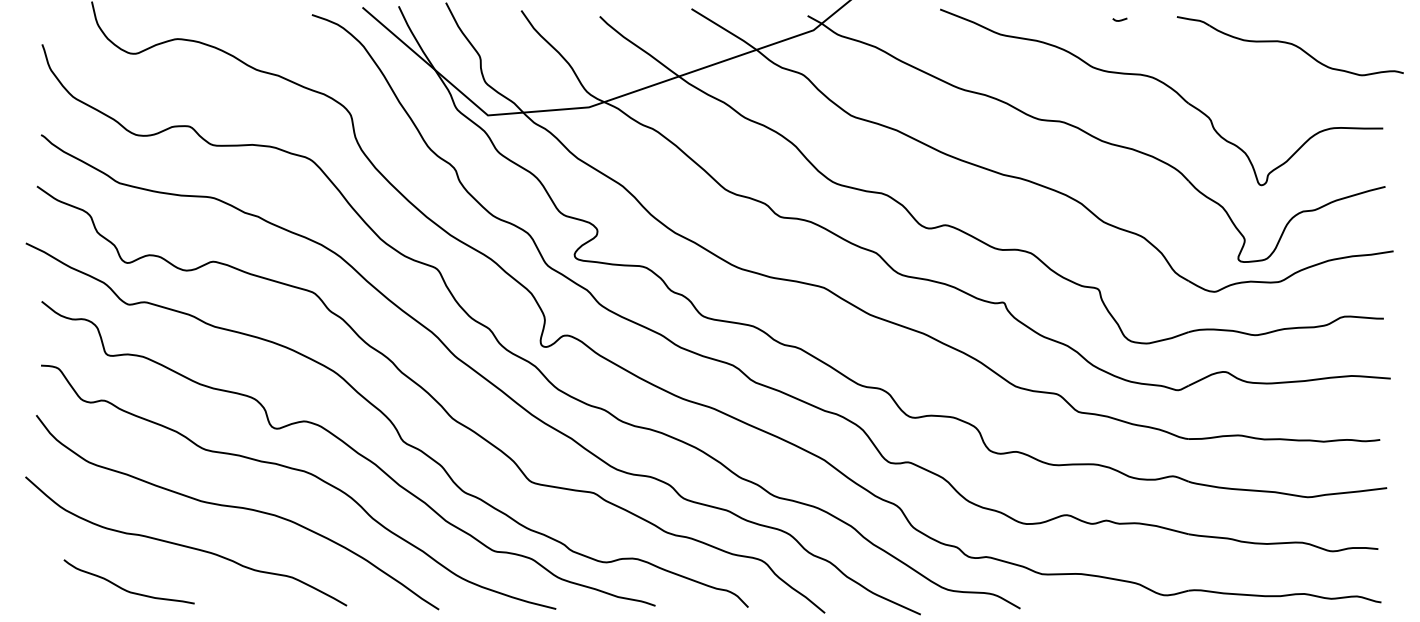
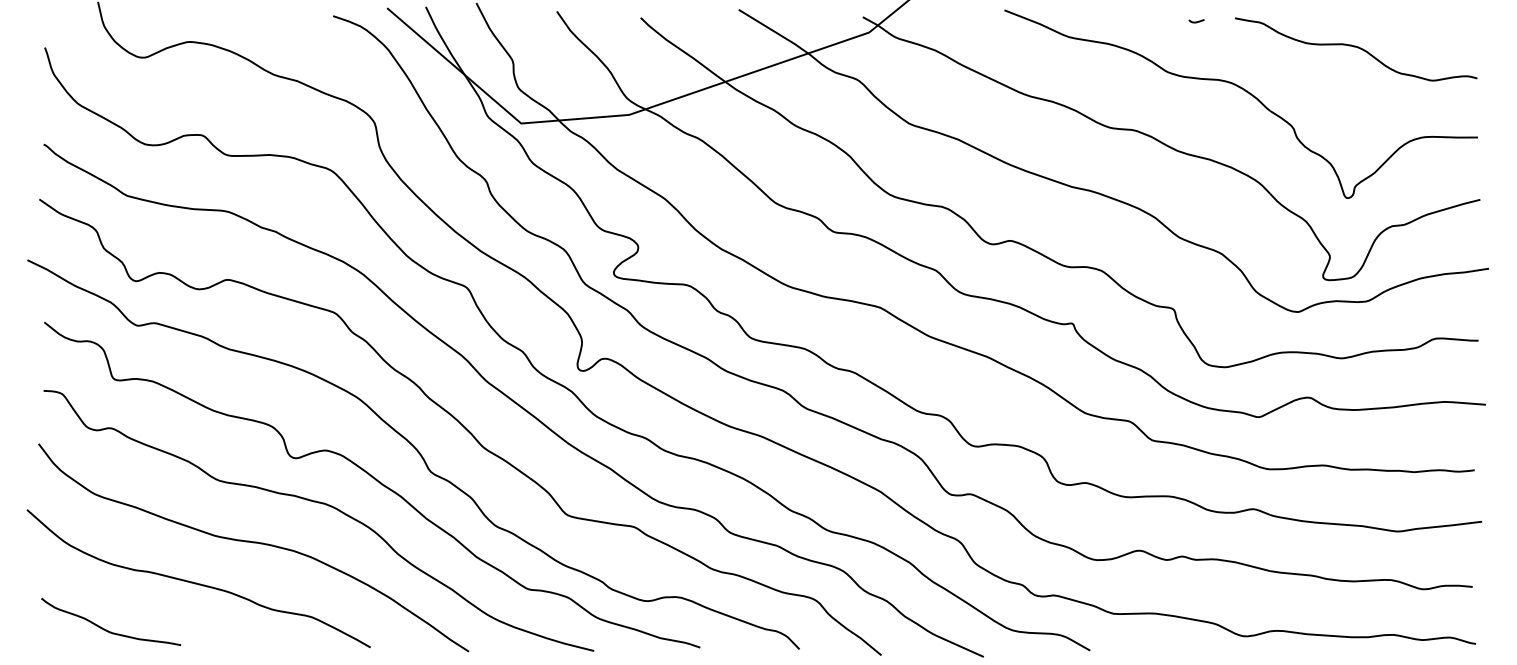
part: (1289, 46) -> (1355, 49), moved
curve: (124, 588) -> (106, 629), moved

